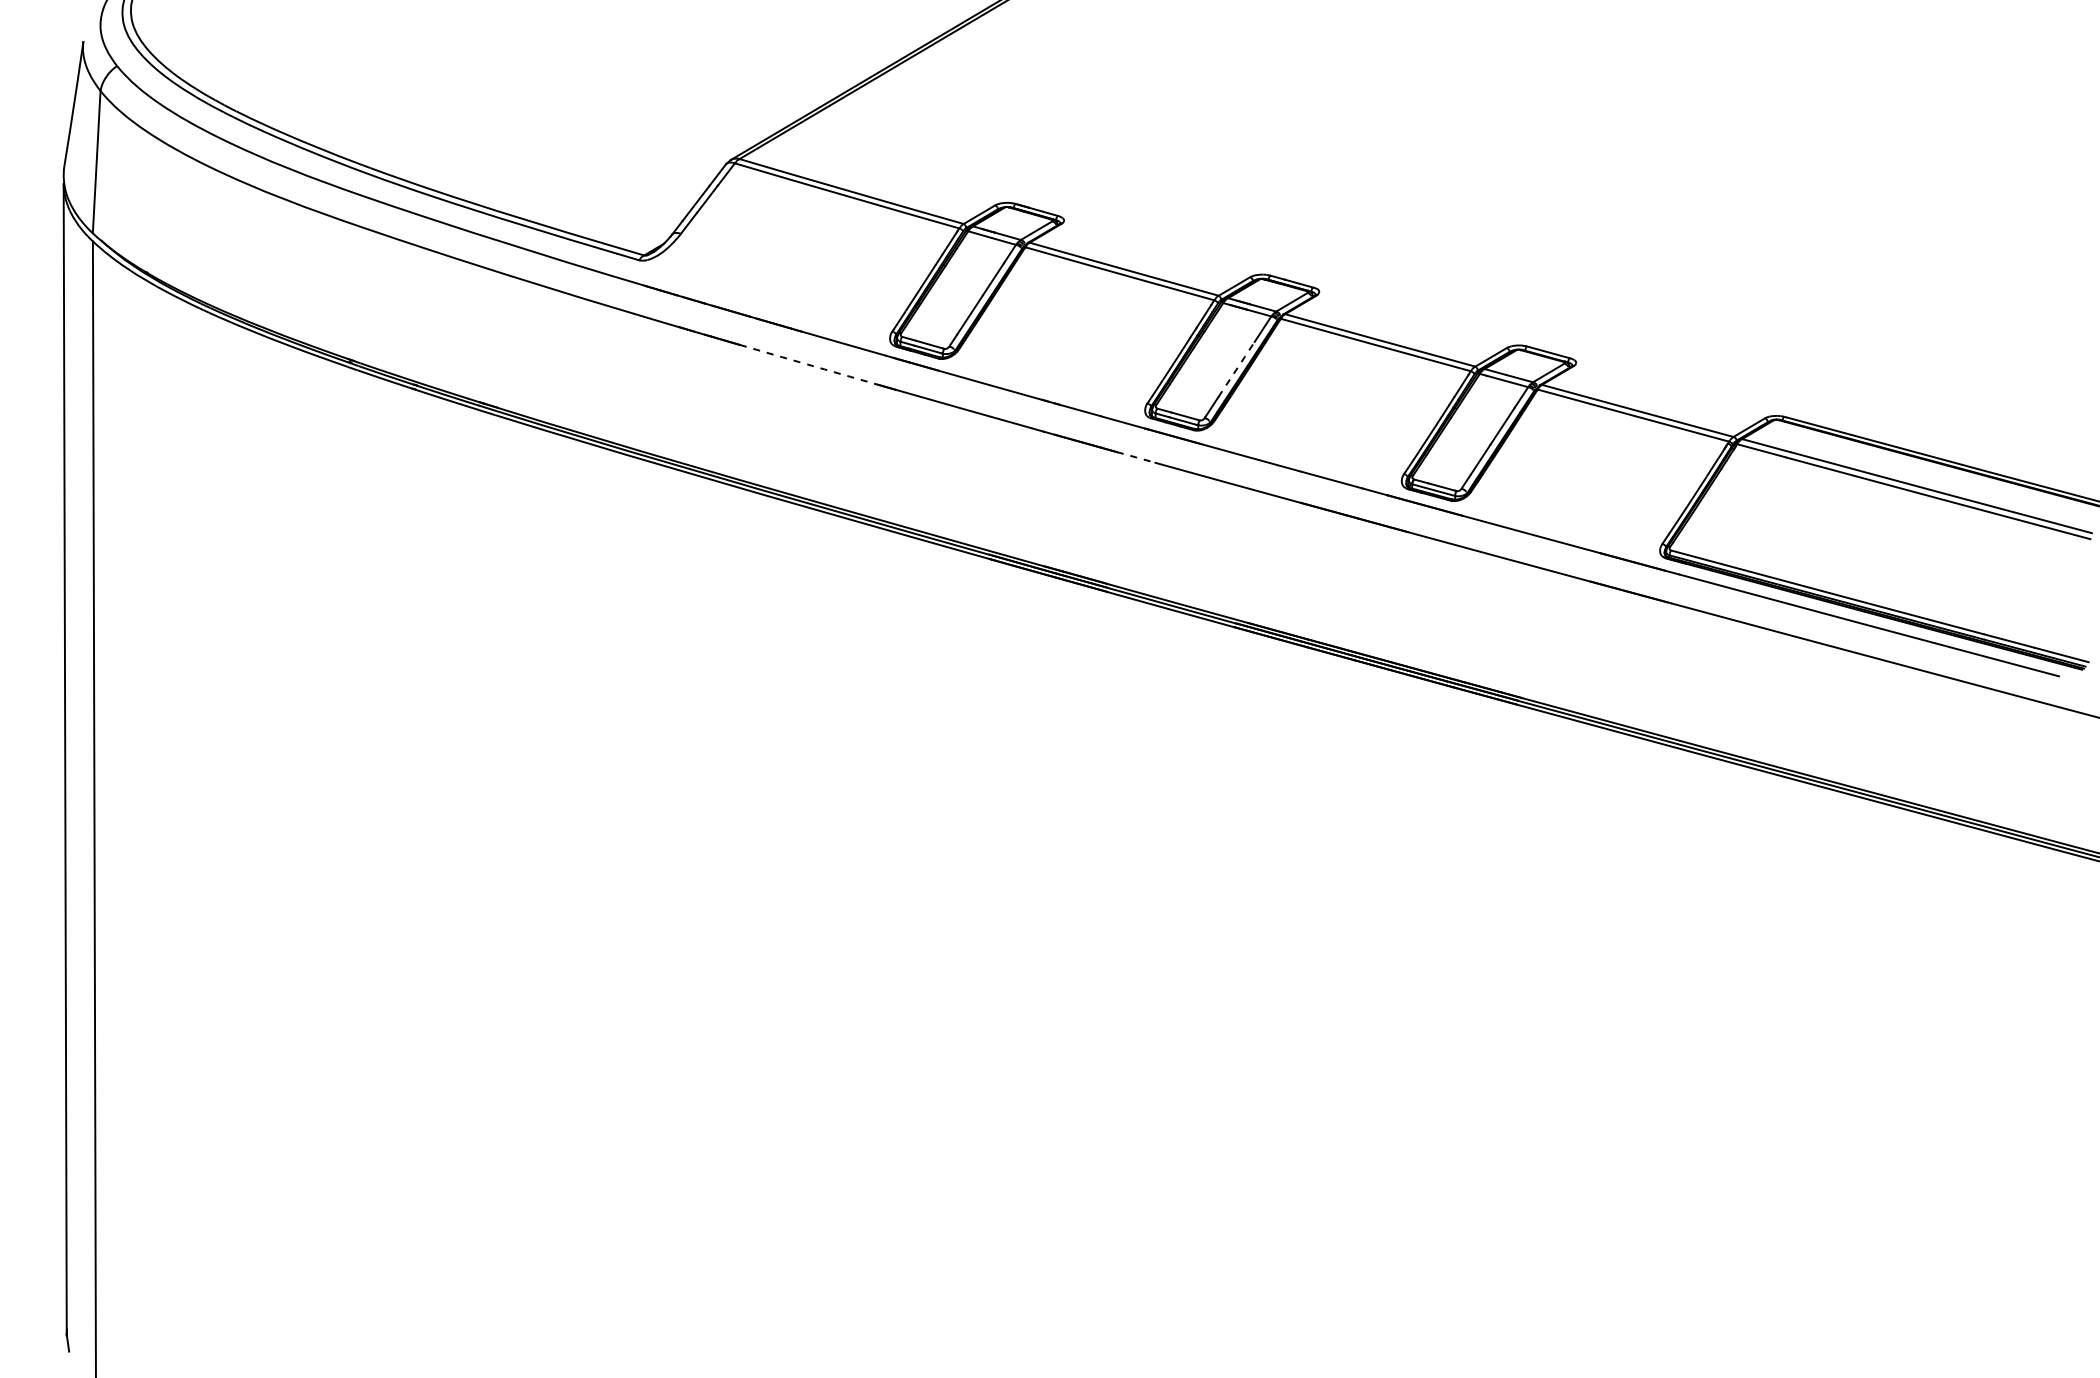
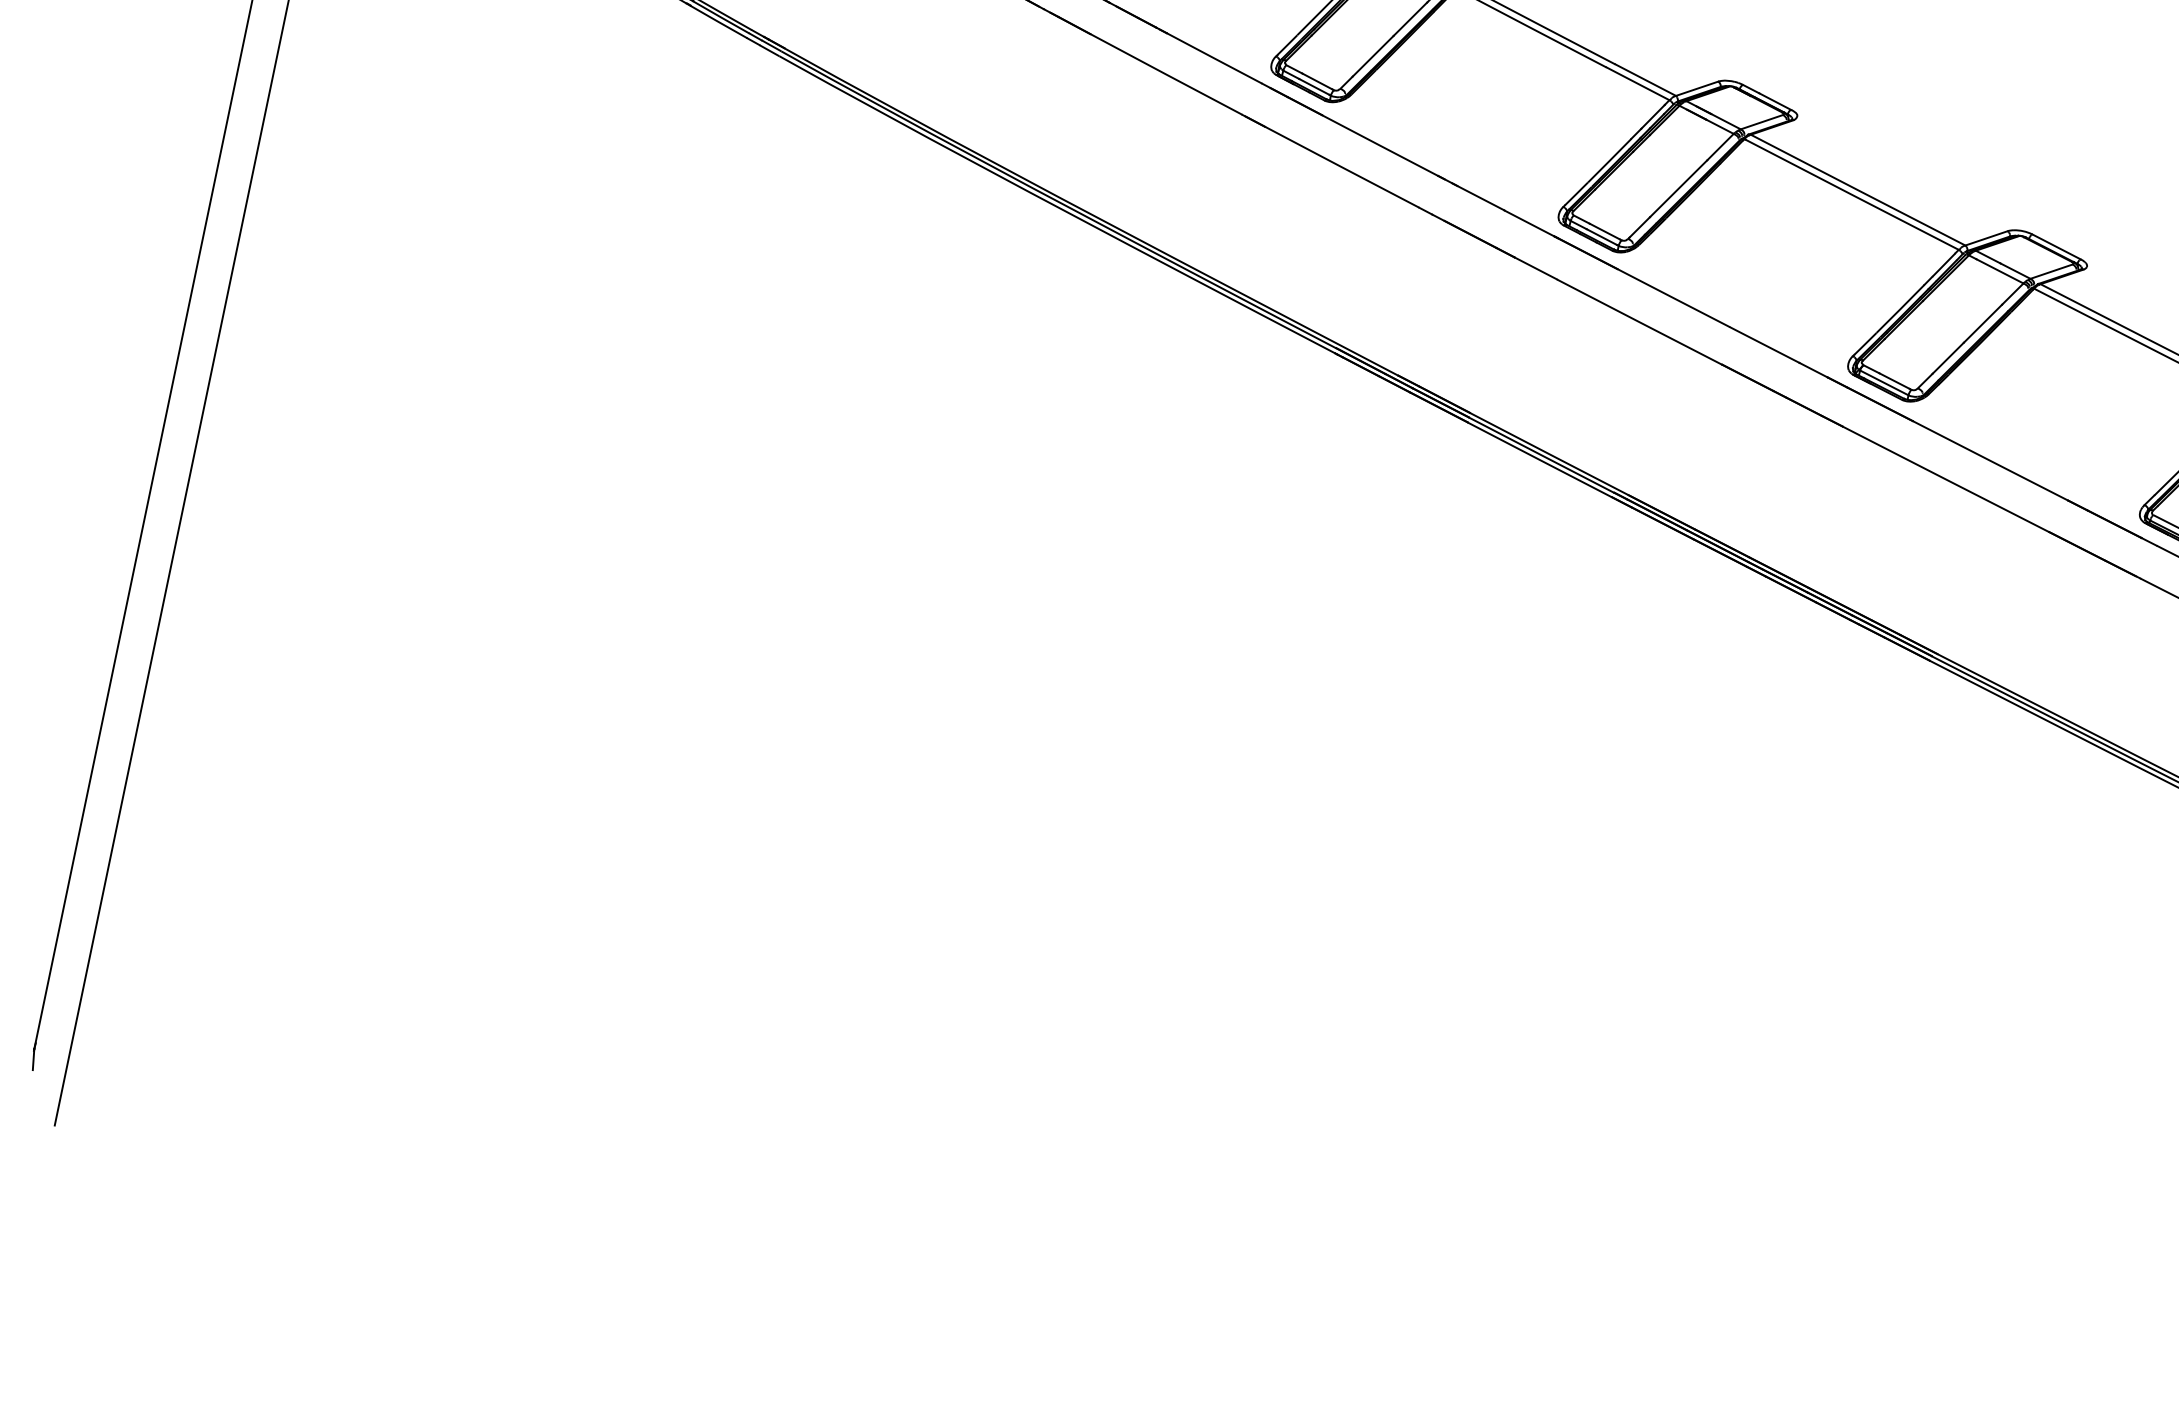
arc: (807, 364) -> (1166, 74), dashed -> solid
line: (1236, 369) -> (1678, 188), dashed -> solid
line: (1135, 457) -> (1535, 268), dashed -> solid

